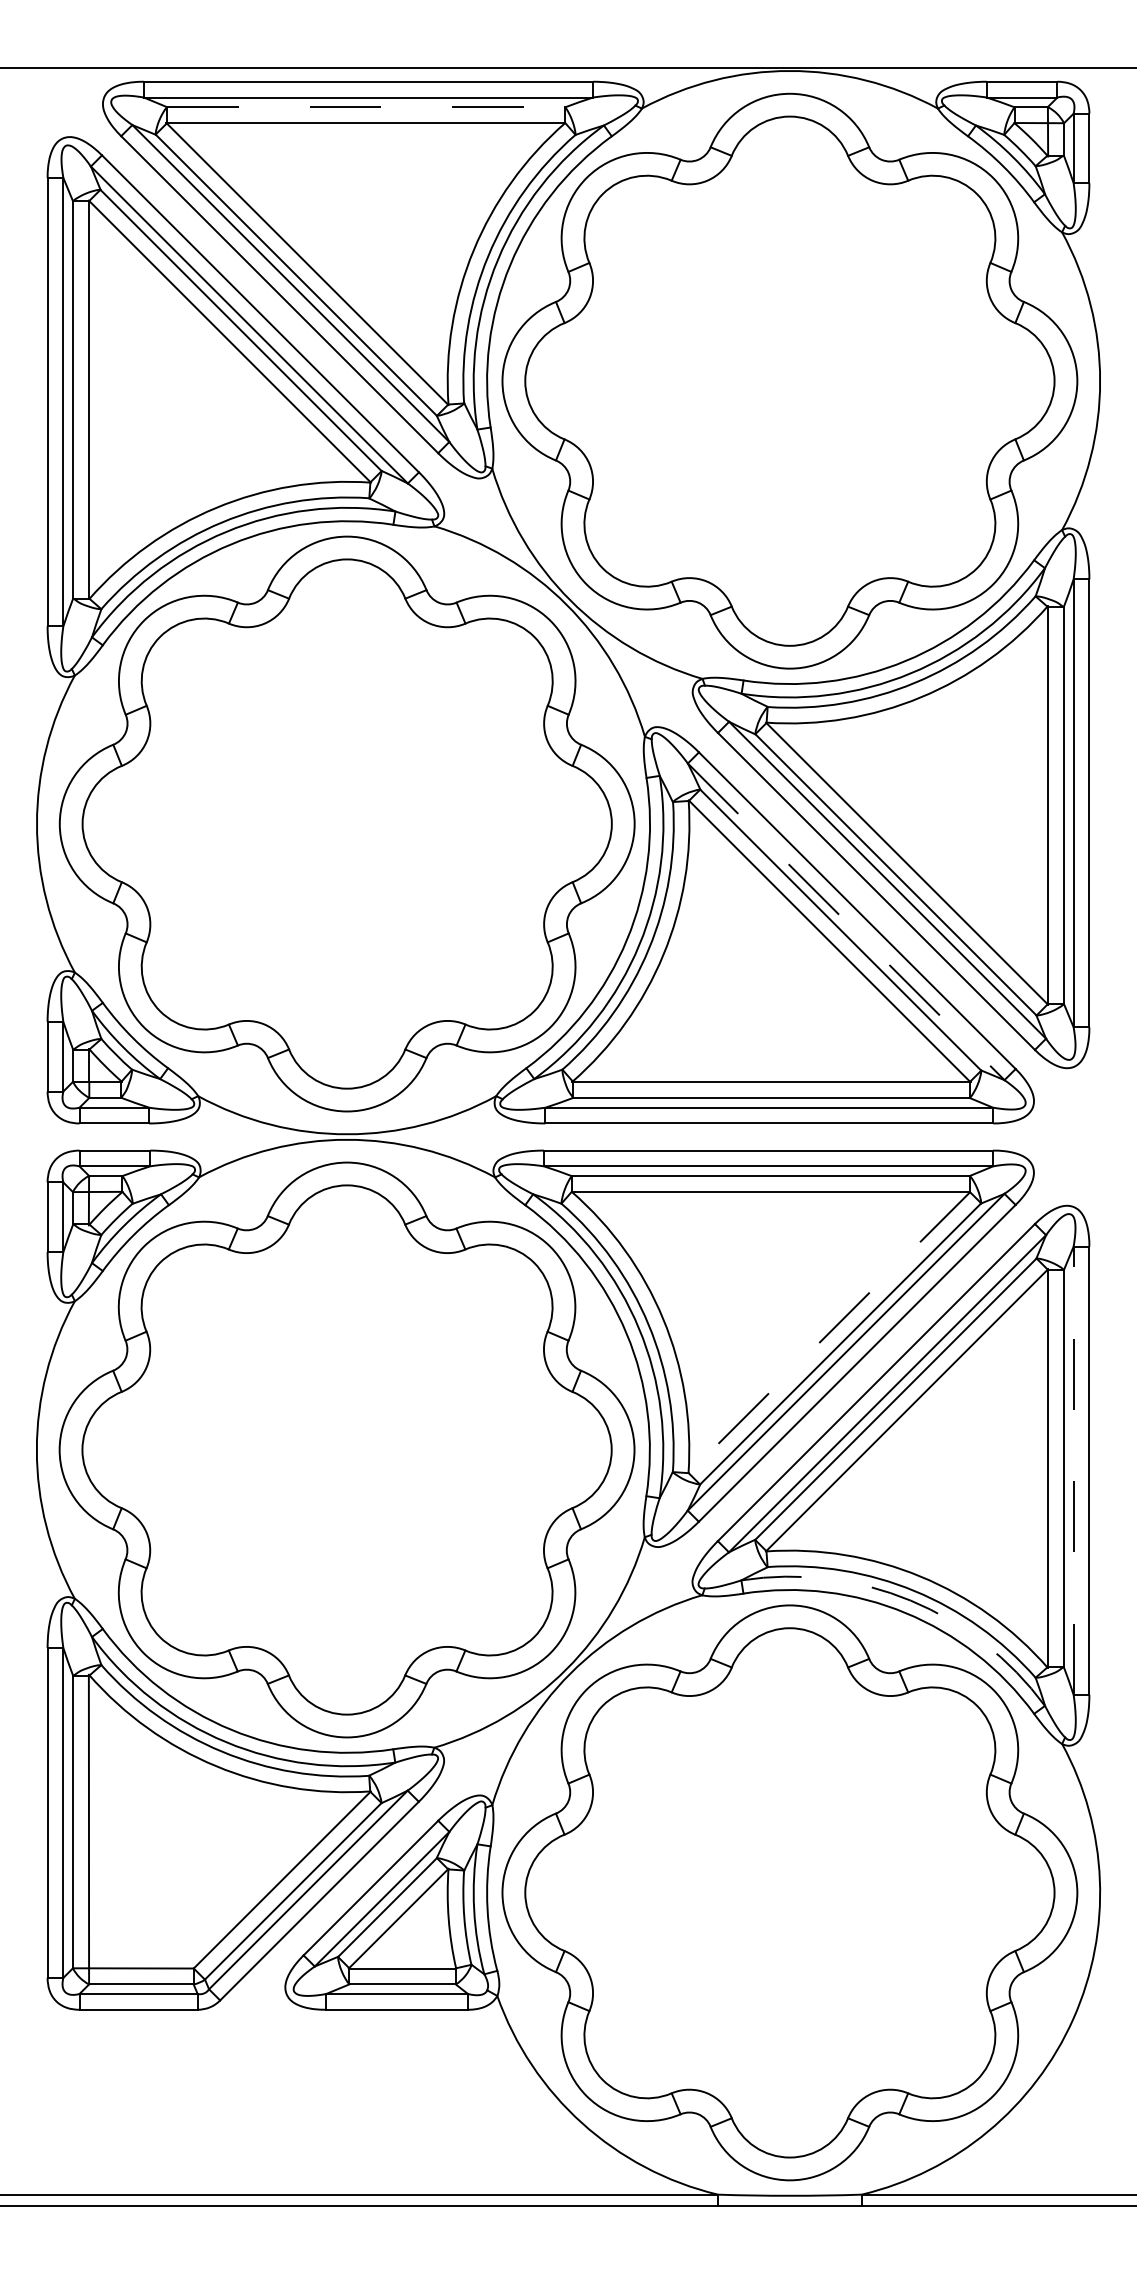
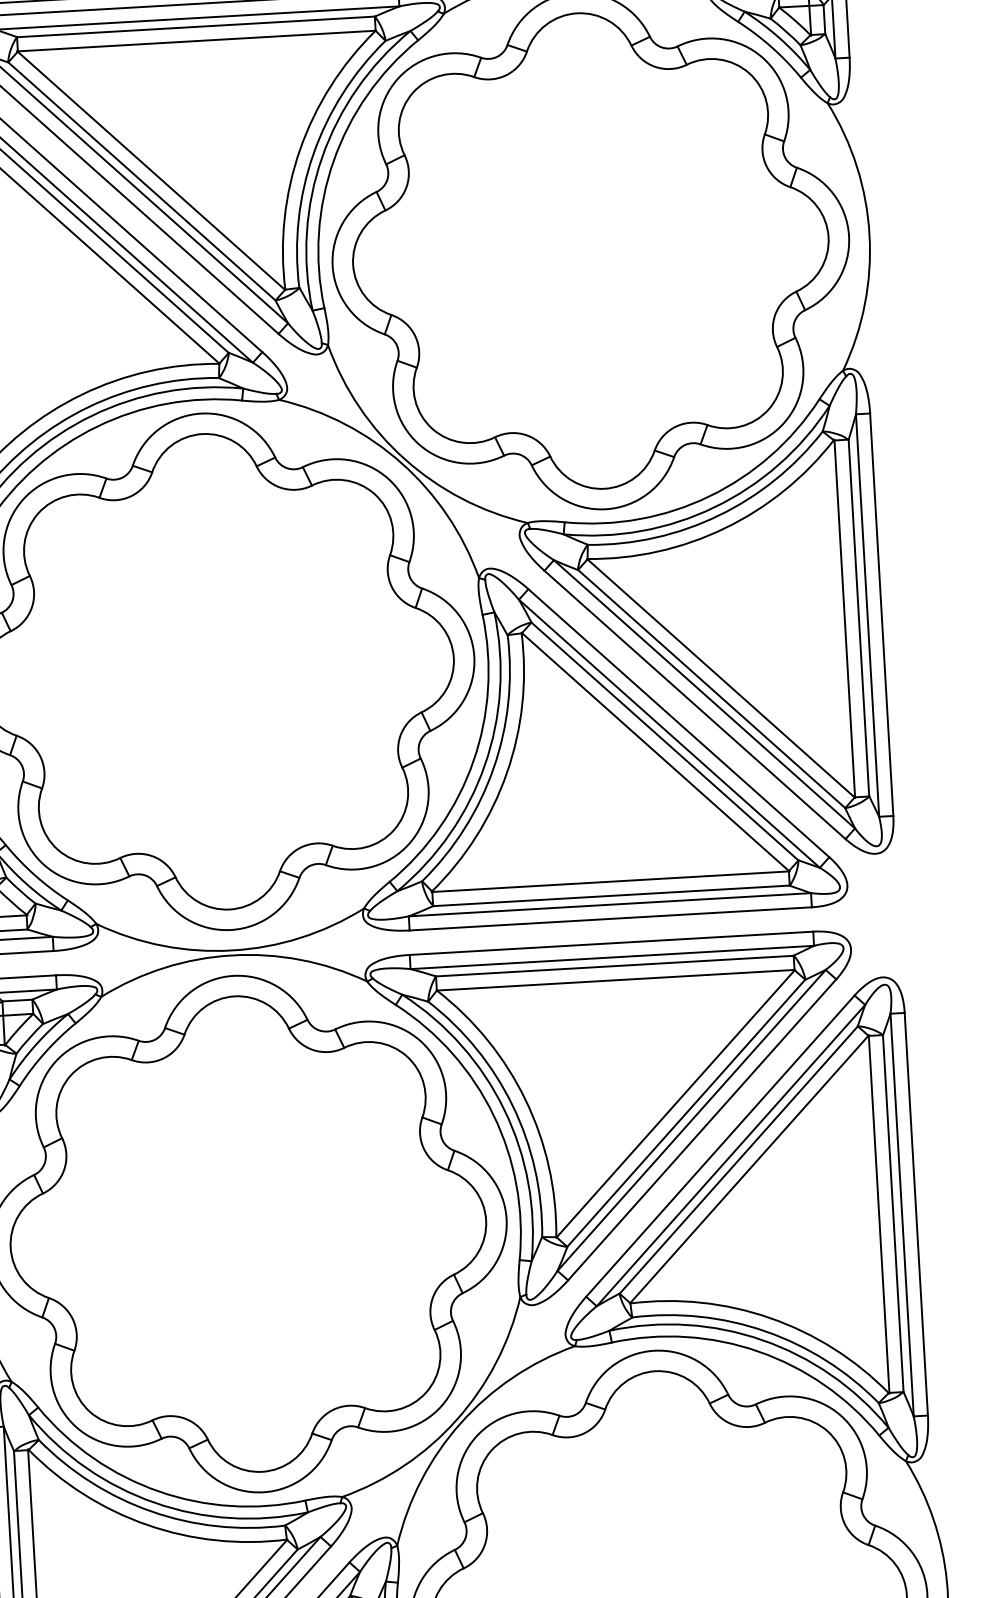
line: (366, 107) -> (196, 27), dashed -> solid
line: (846, 921) -> (669, 733), dashed -> solid
line: (829, 1333) -> (675, 1104), dashed -> solid
line: (1073, 1470) -> (902, 1214), dashed -> solid
arc: (910, 1600) -> (762, 1340), dashed -> solid

